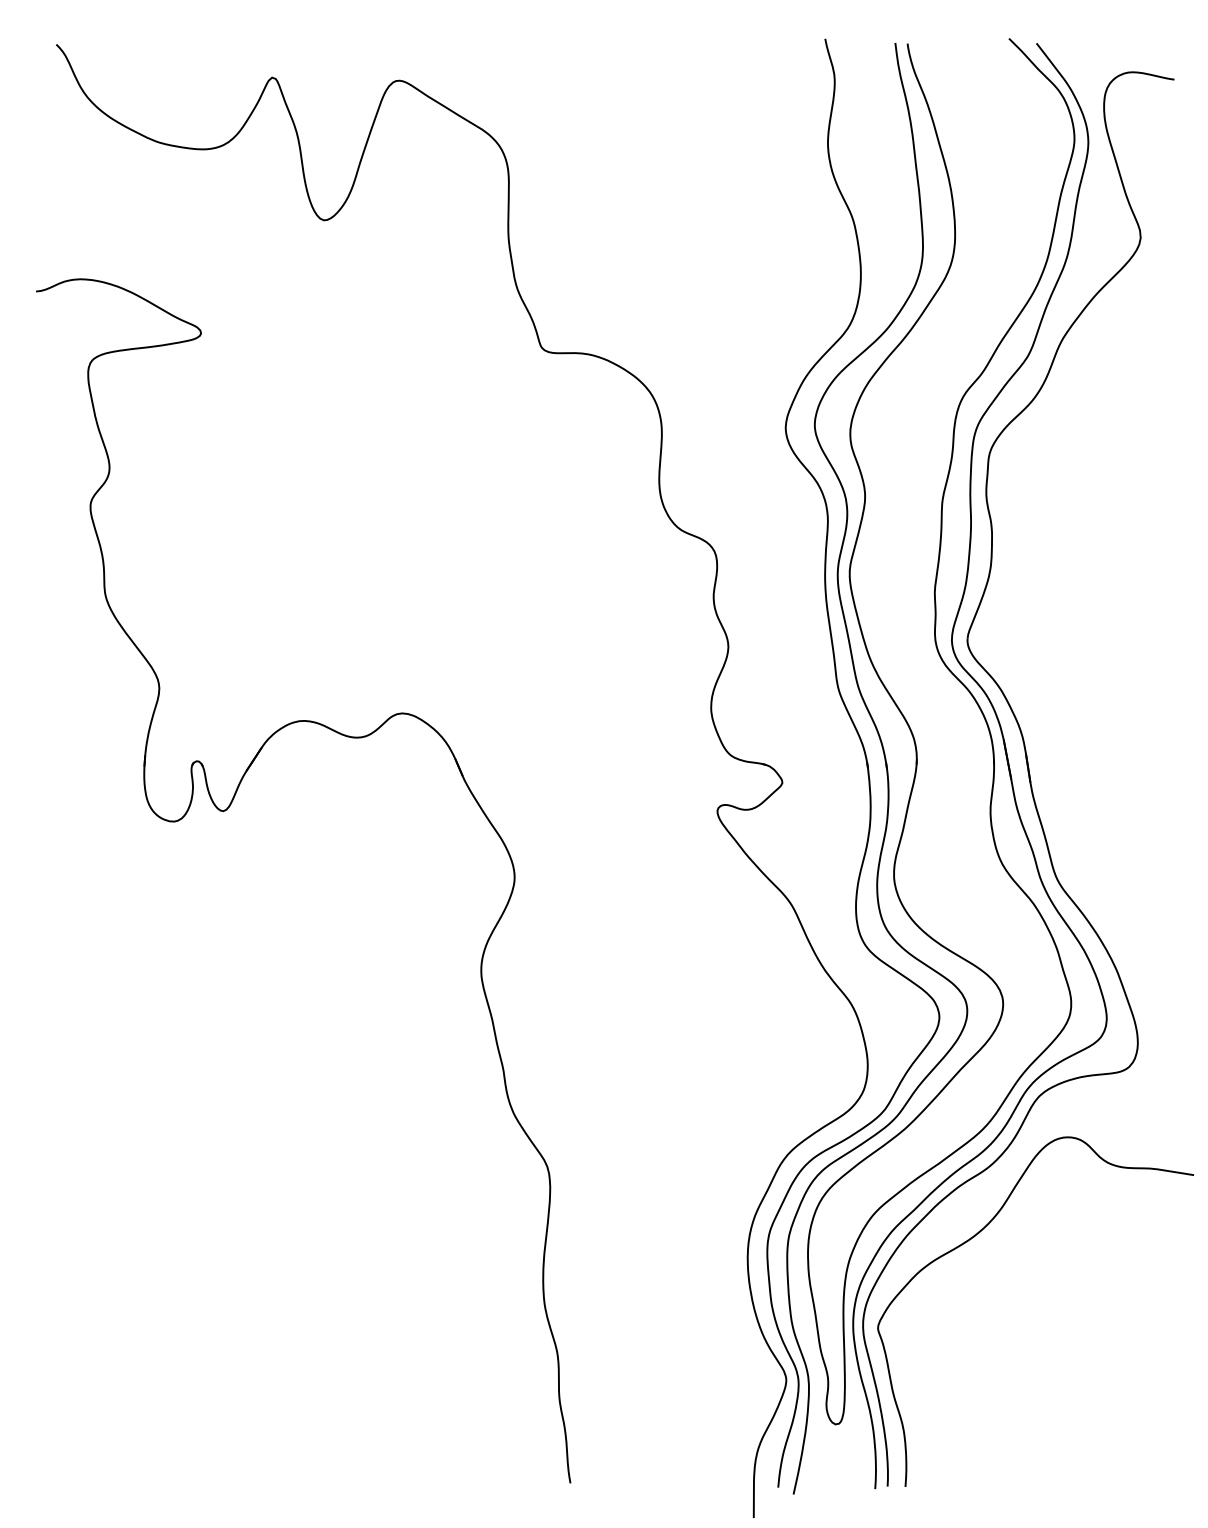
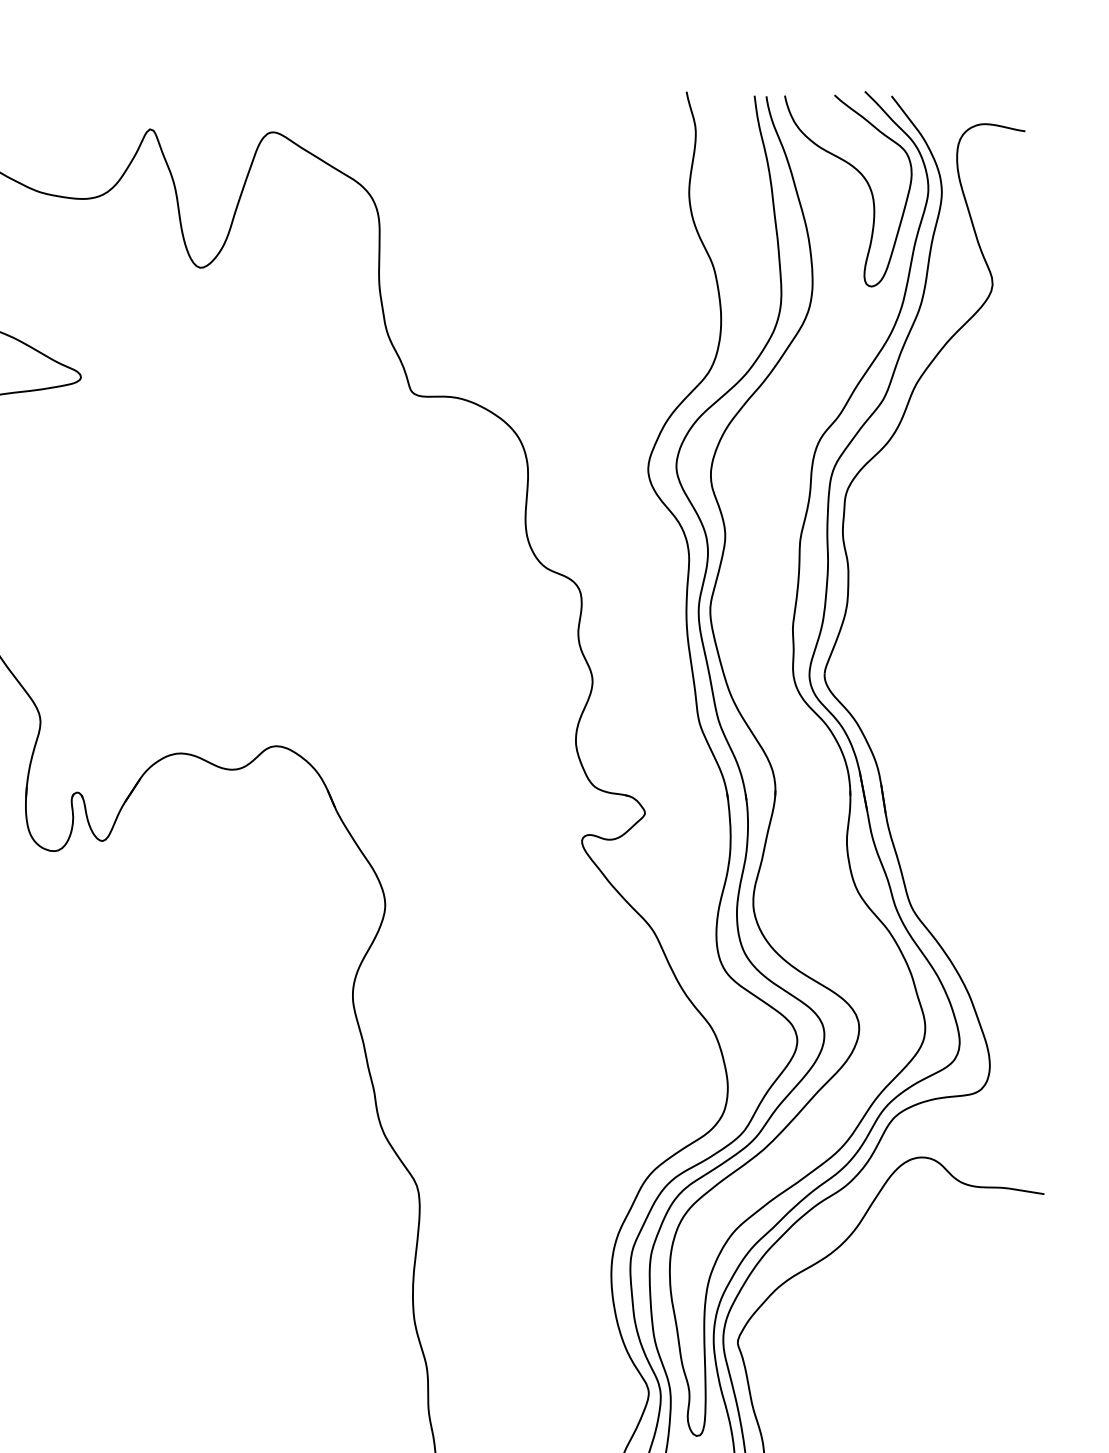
curve: (1008, 129) -> (864, 179), added

